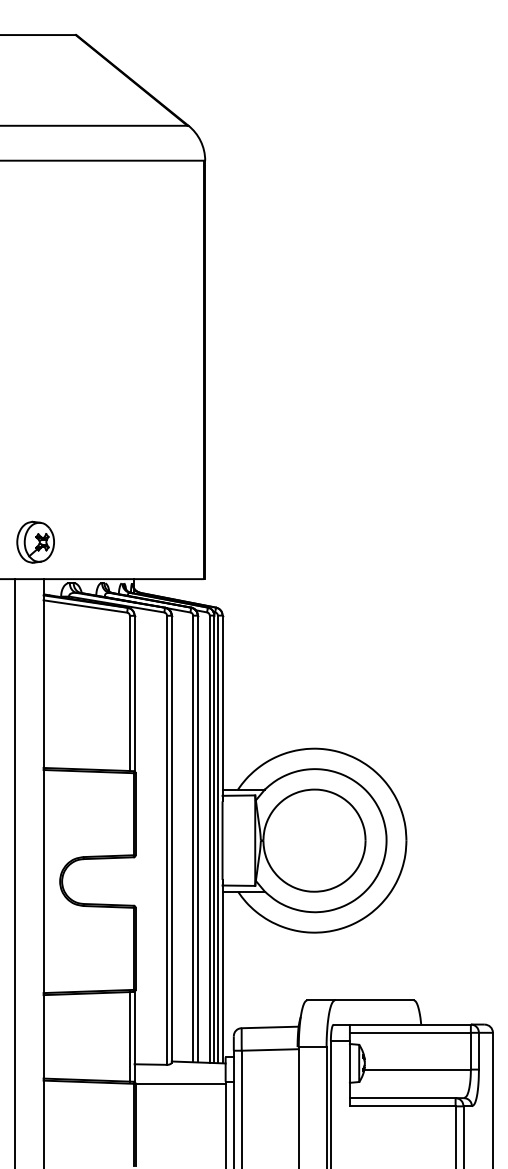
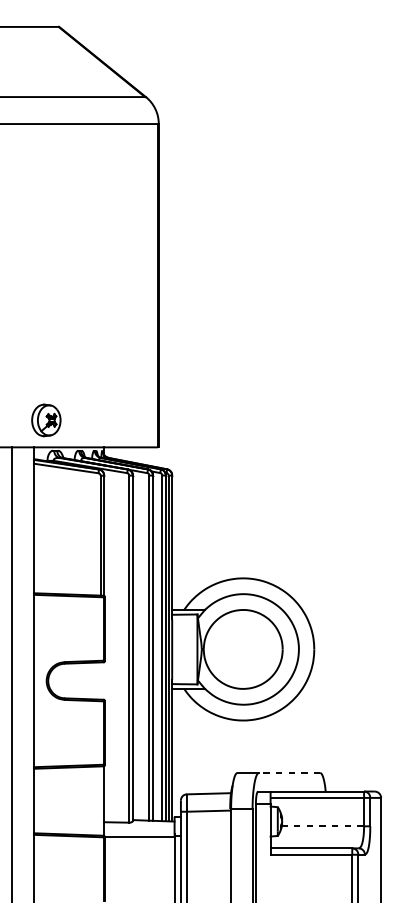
part: (35, 541) -> (46, 419), moved
line: (374, 1000) -> (289, 772), solid -> dashed
line: (129, 1036) -> (100, 800), removed
line: (417, 1069) -> (322, 826), solid -> dashed

